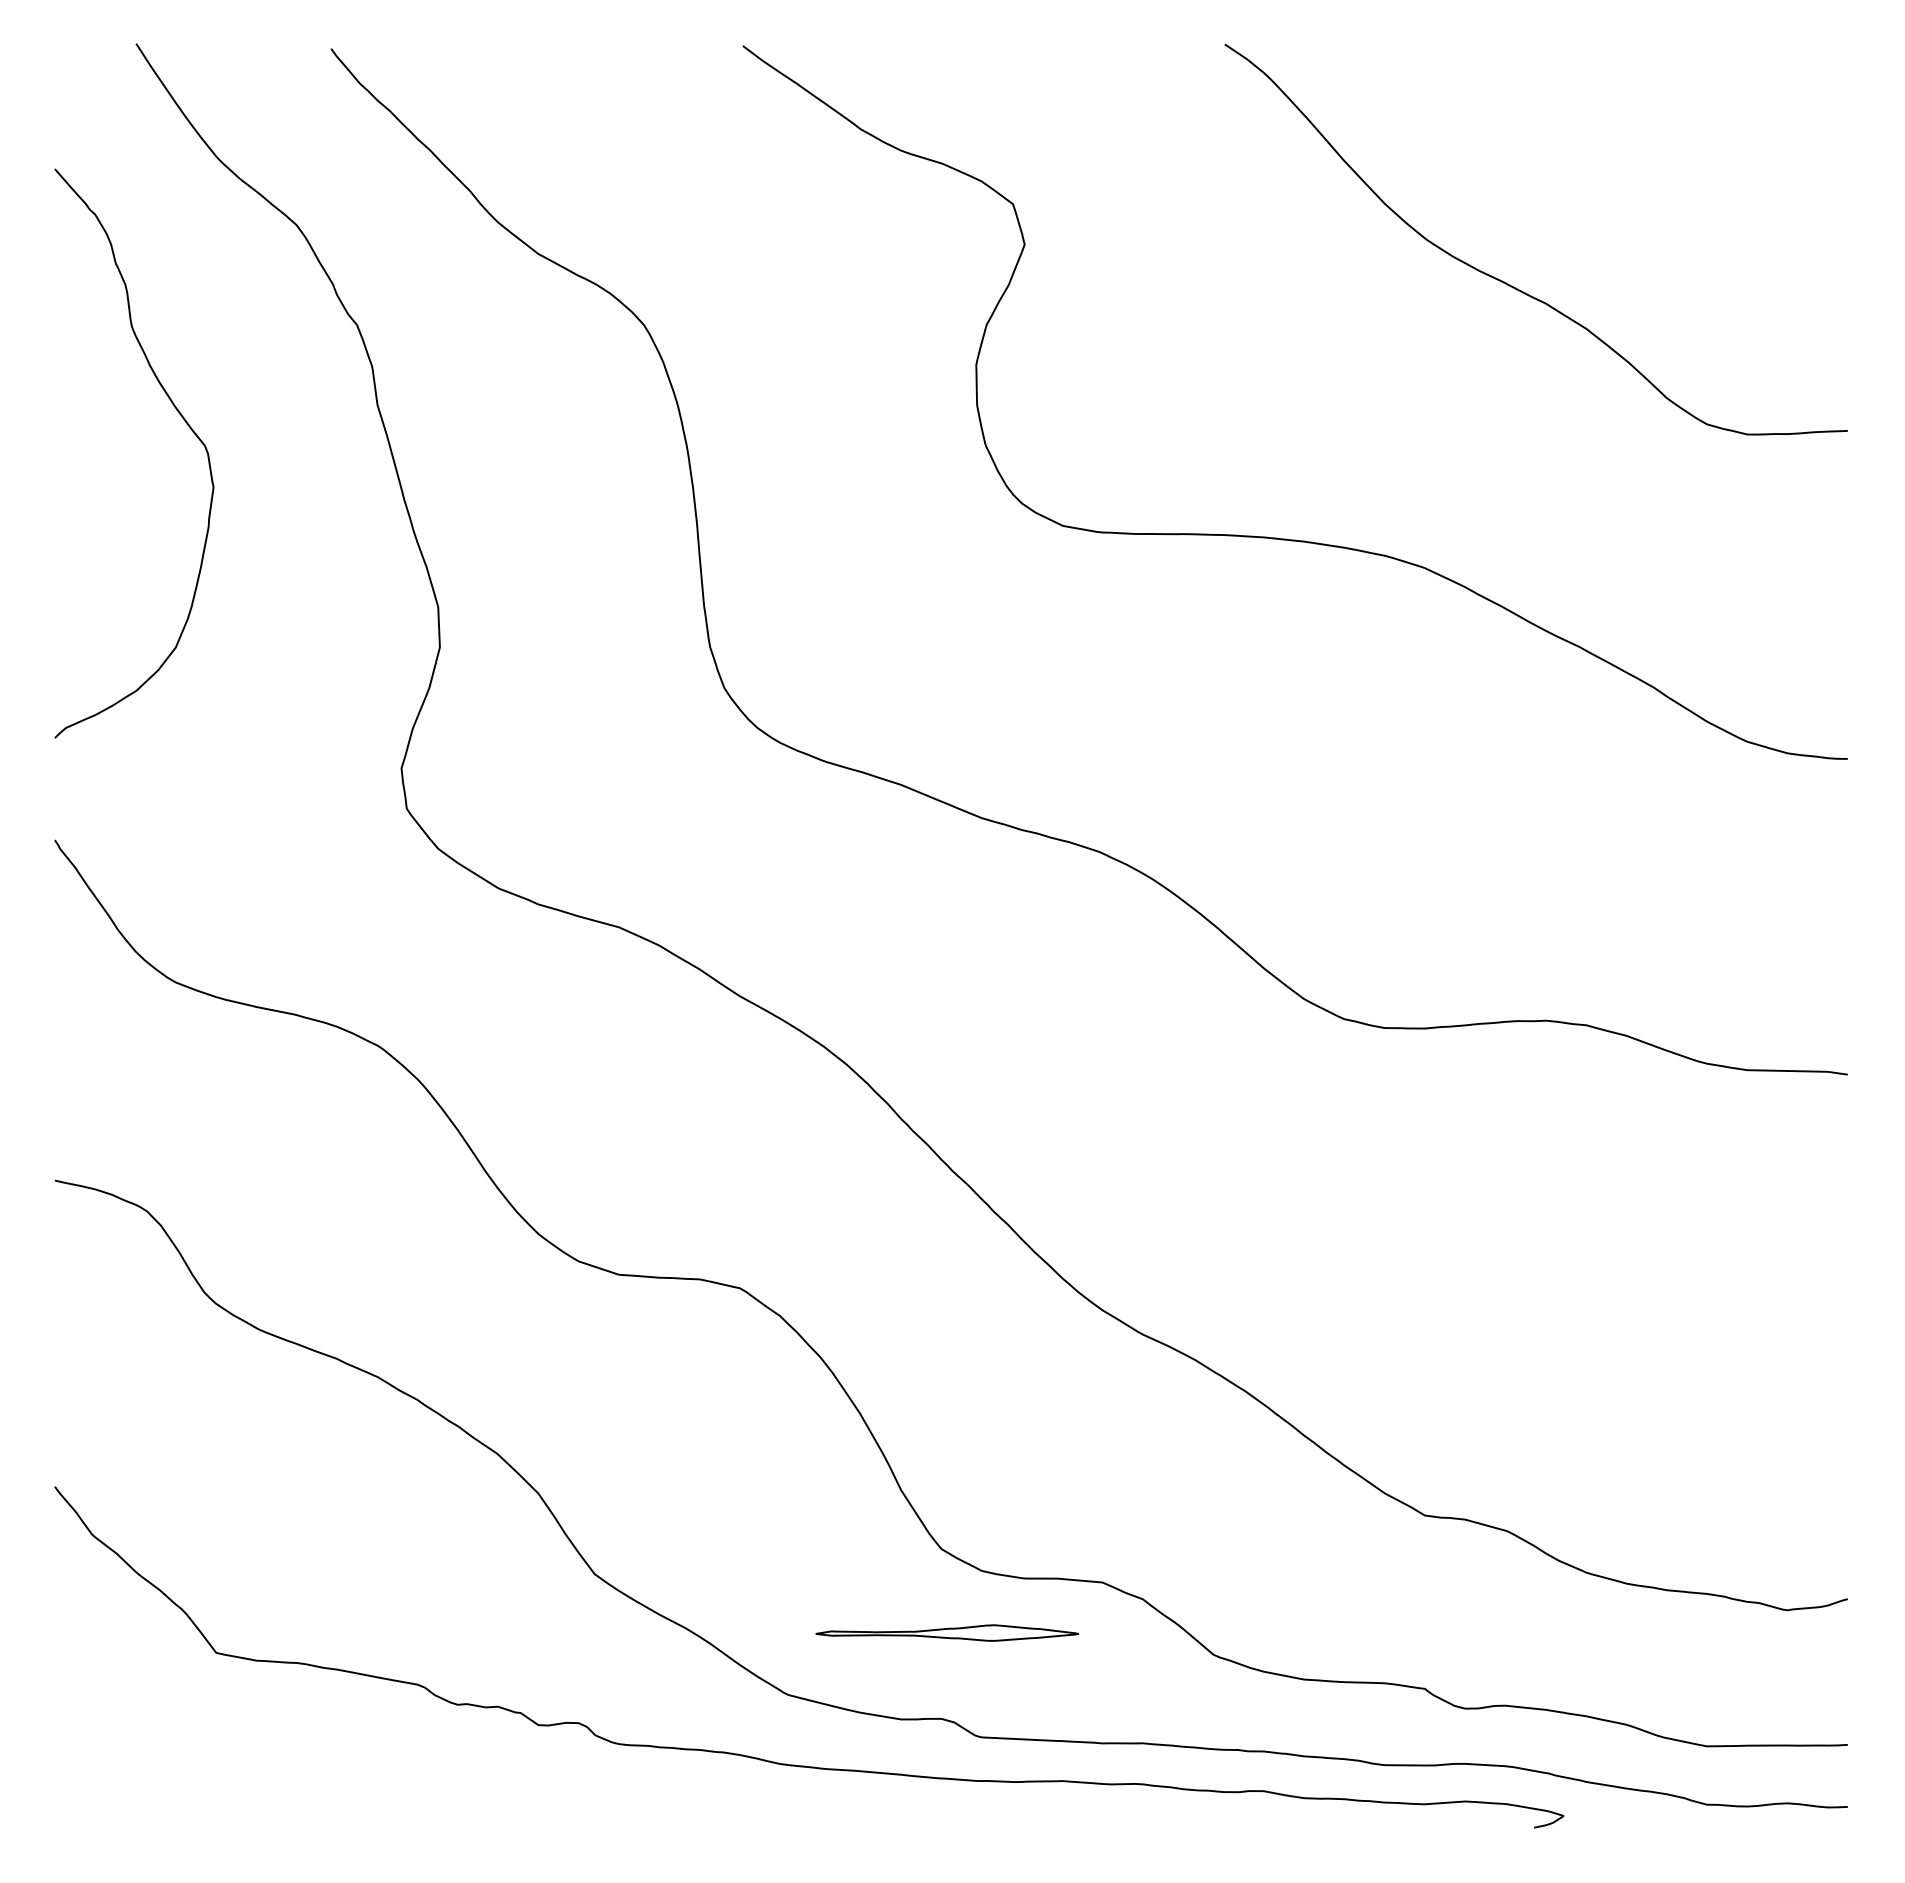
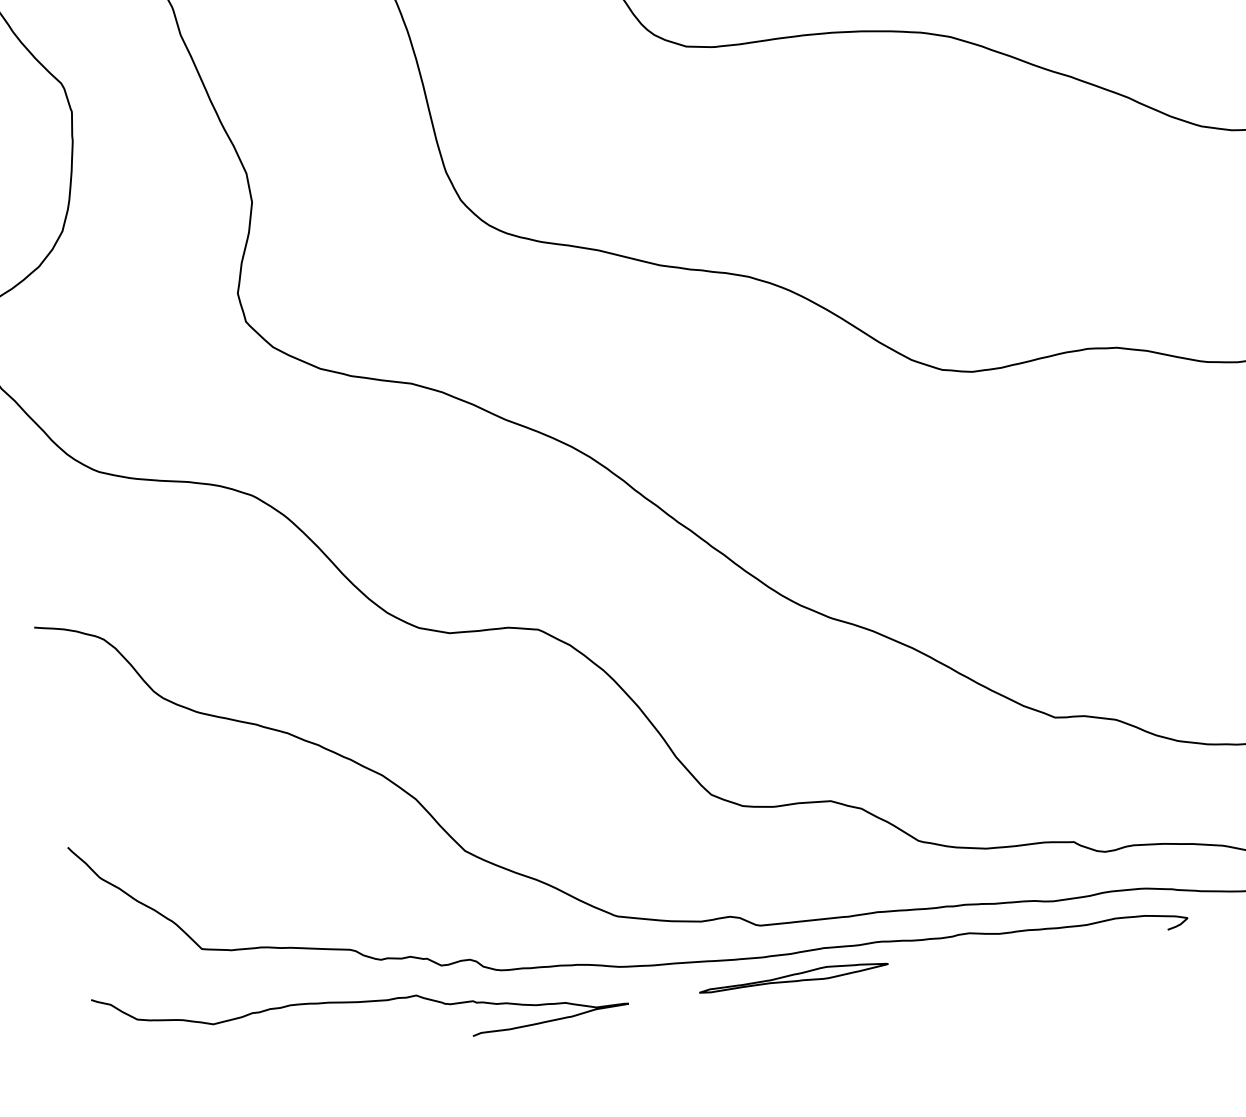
part: (946, 1632) -> (793, 977), moved
curve: (419, 1758) -> (359, 1002), added

